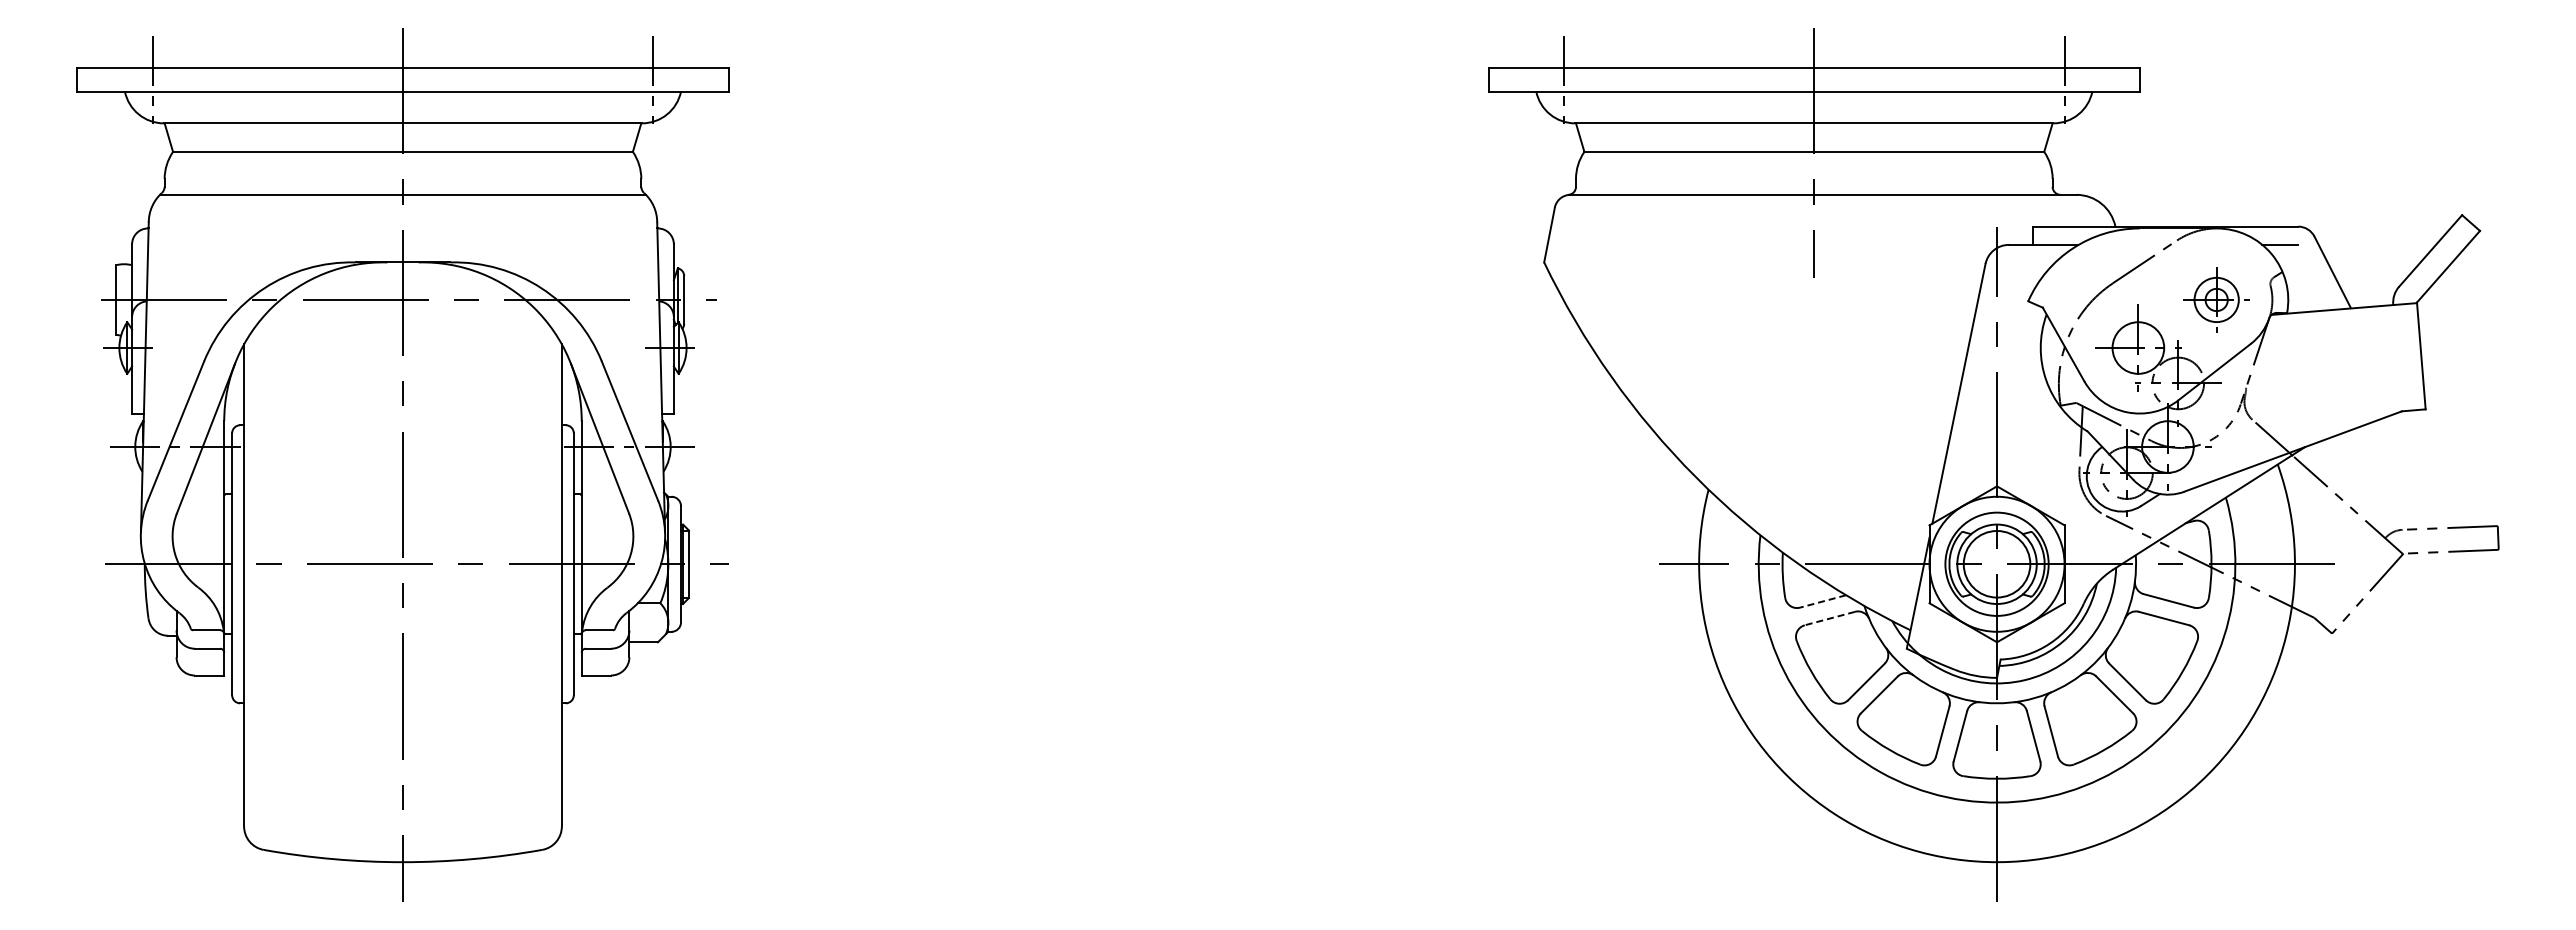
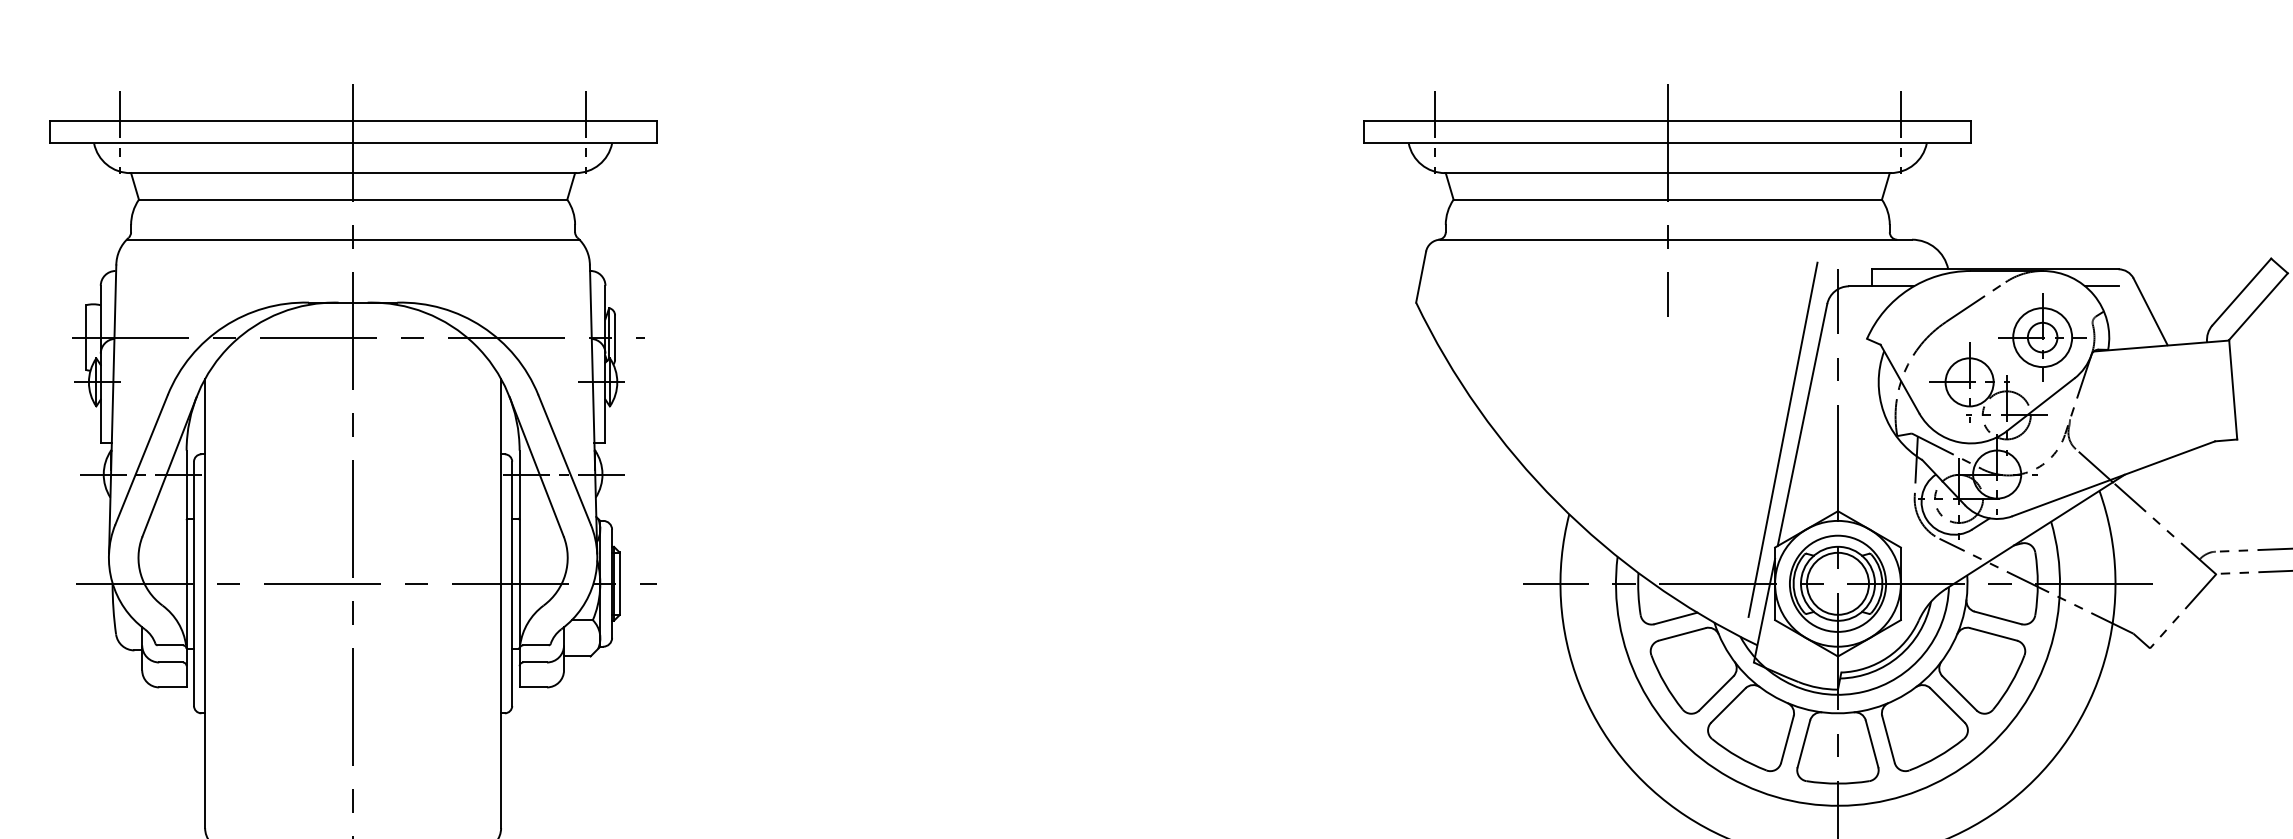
part: (2216, 299) -> (2042, 337), size x1.43
line: (1938, 409) -> (1783, 439), added
line: (1823, 601) -> (1676, 618), dashed -> solid
line: (1829, 618) -> (1681, 634), dashed -> solid

